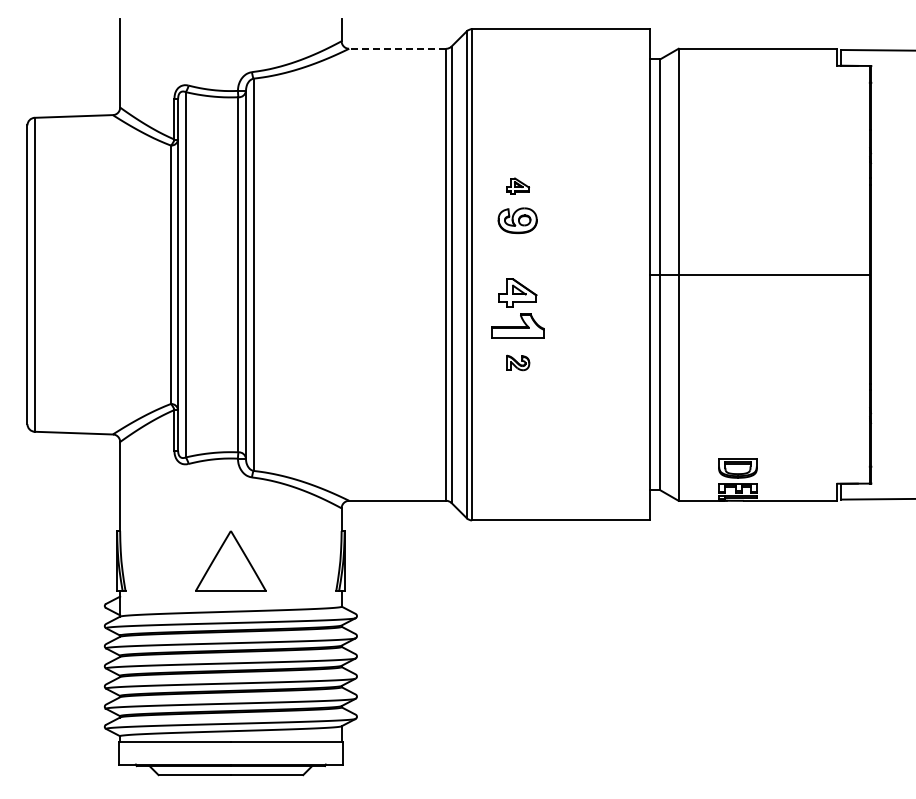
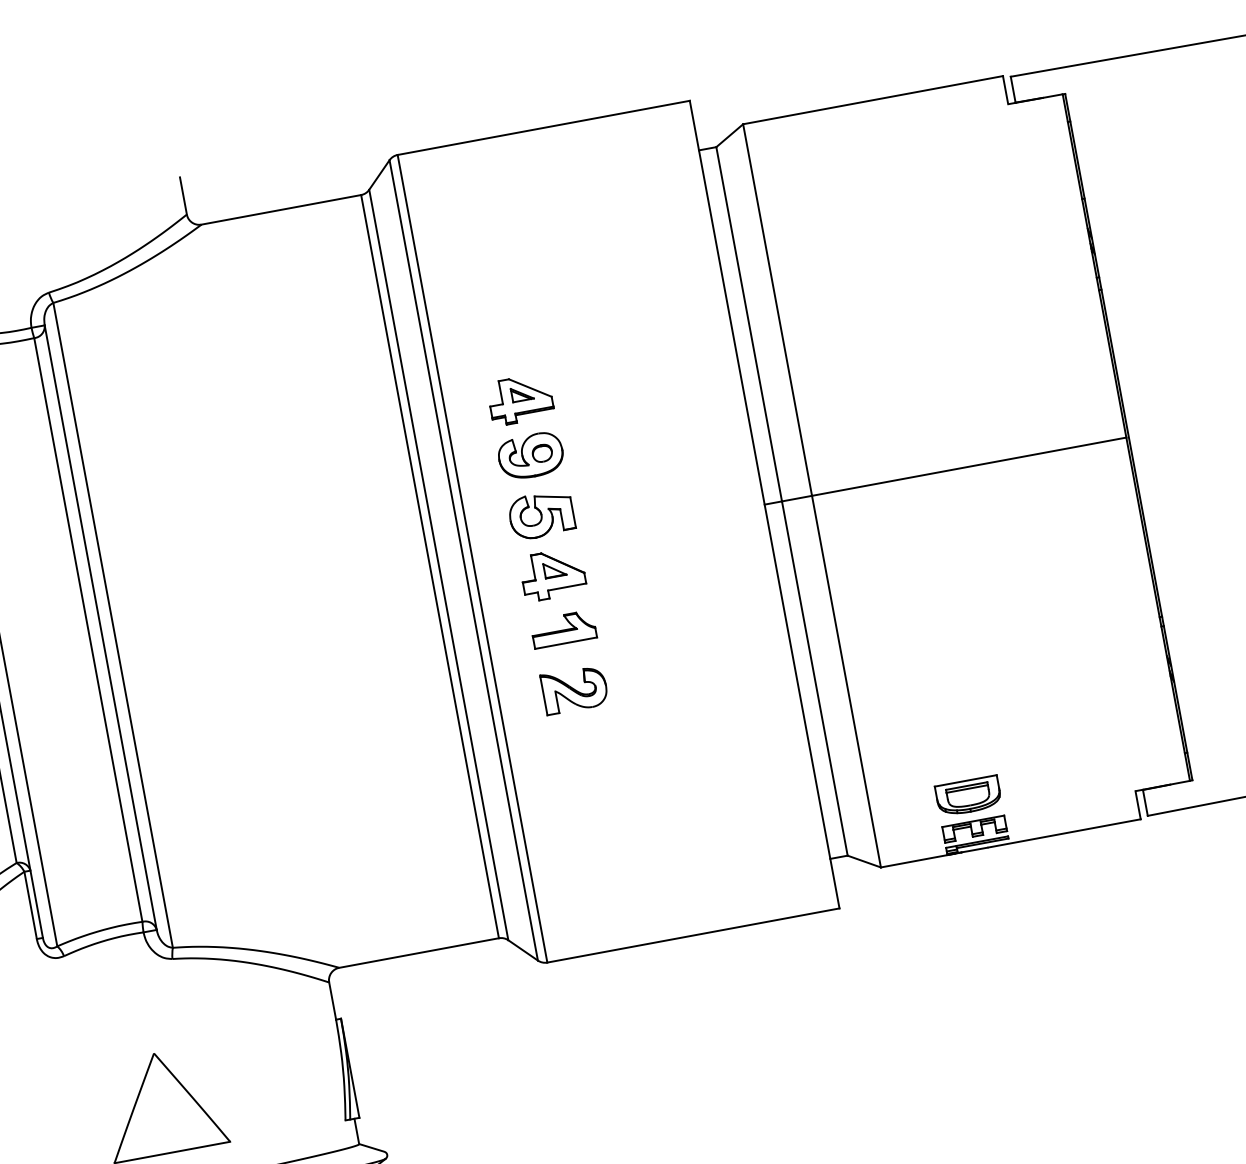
line: (397, 48) -> (280, 209), dashed -> solid
part: (517, 186) -> (520, 399), size x1.67
part: (517, 256) -> (541, 514), added
part: (517, 326) -> (562, 629), size x0.71
part: (517, 362) -> (573, 689), size x1.67

